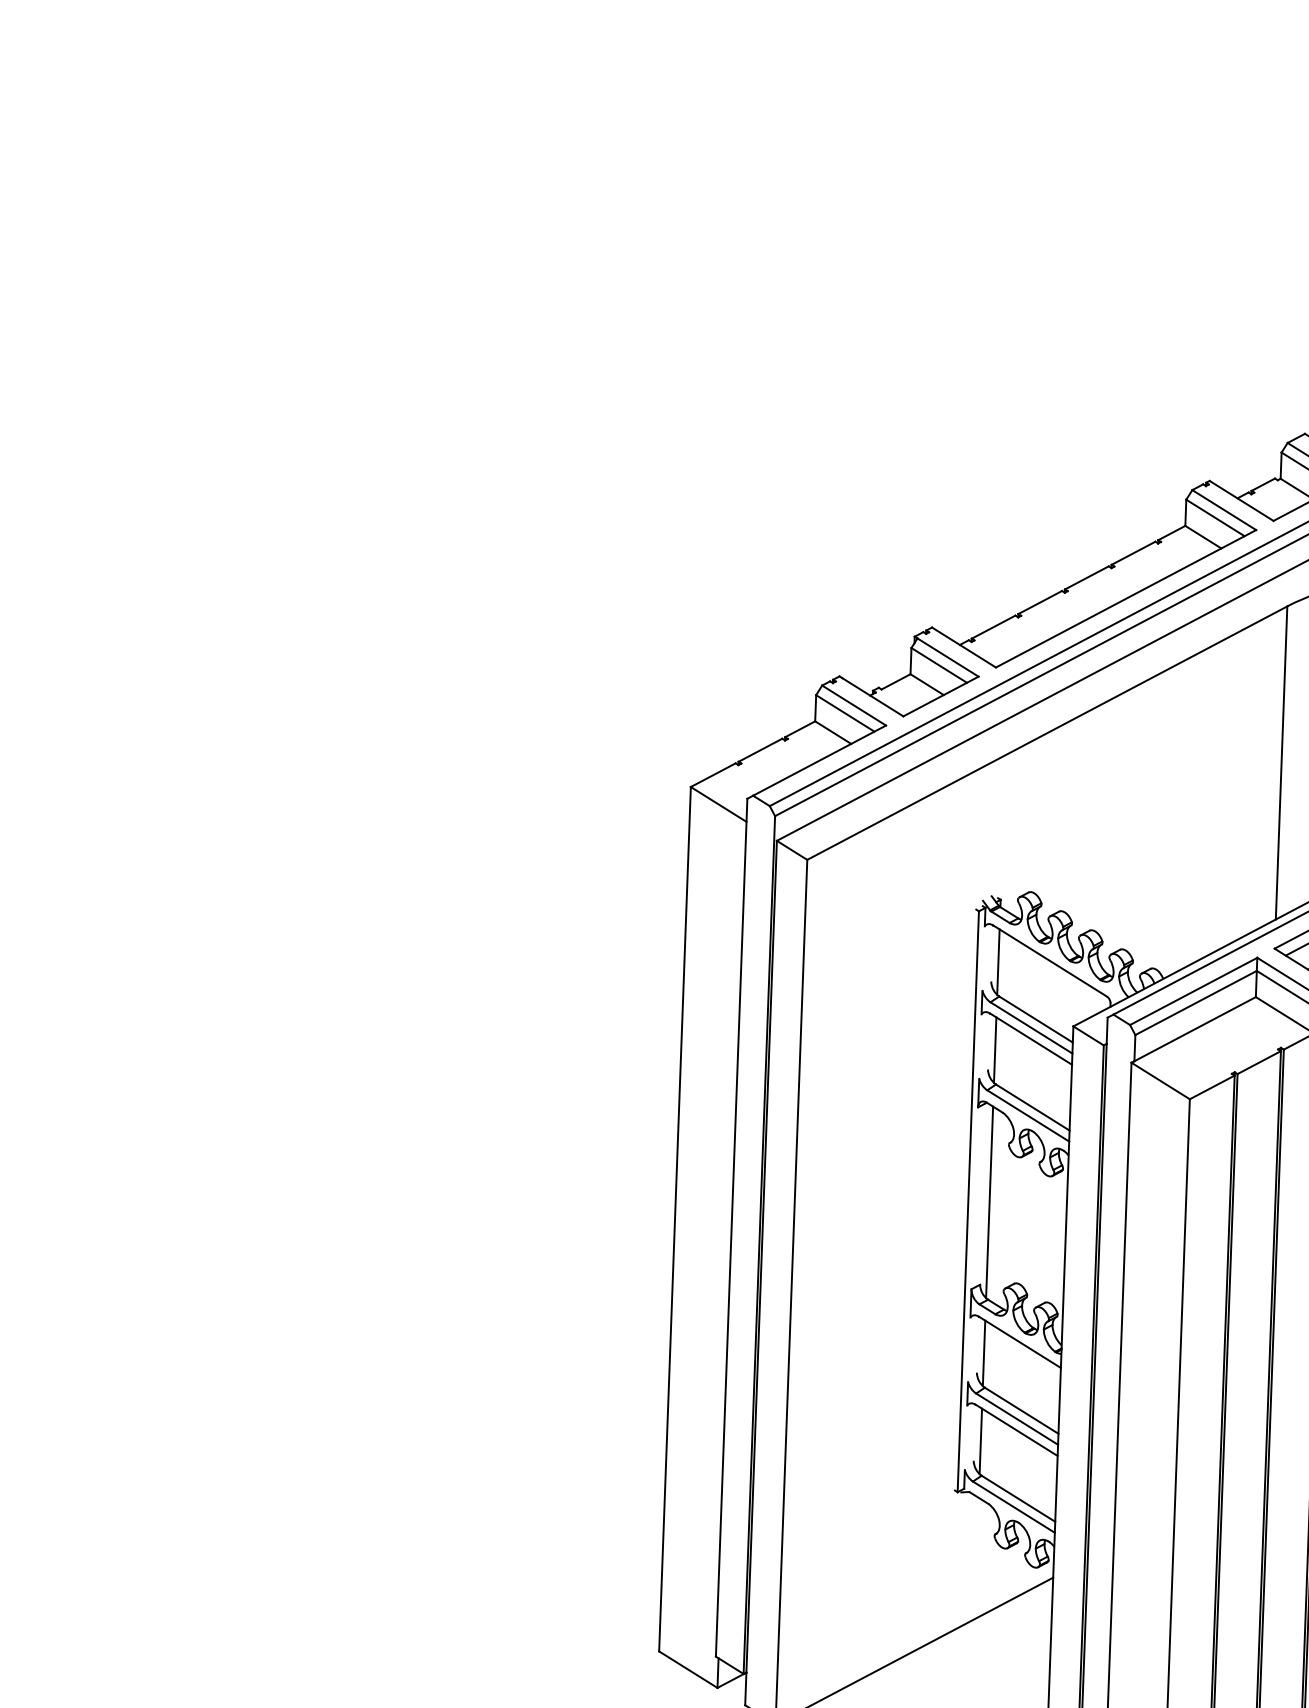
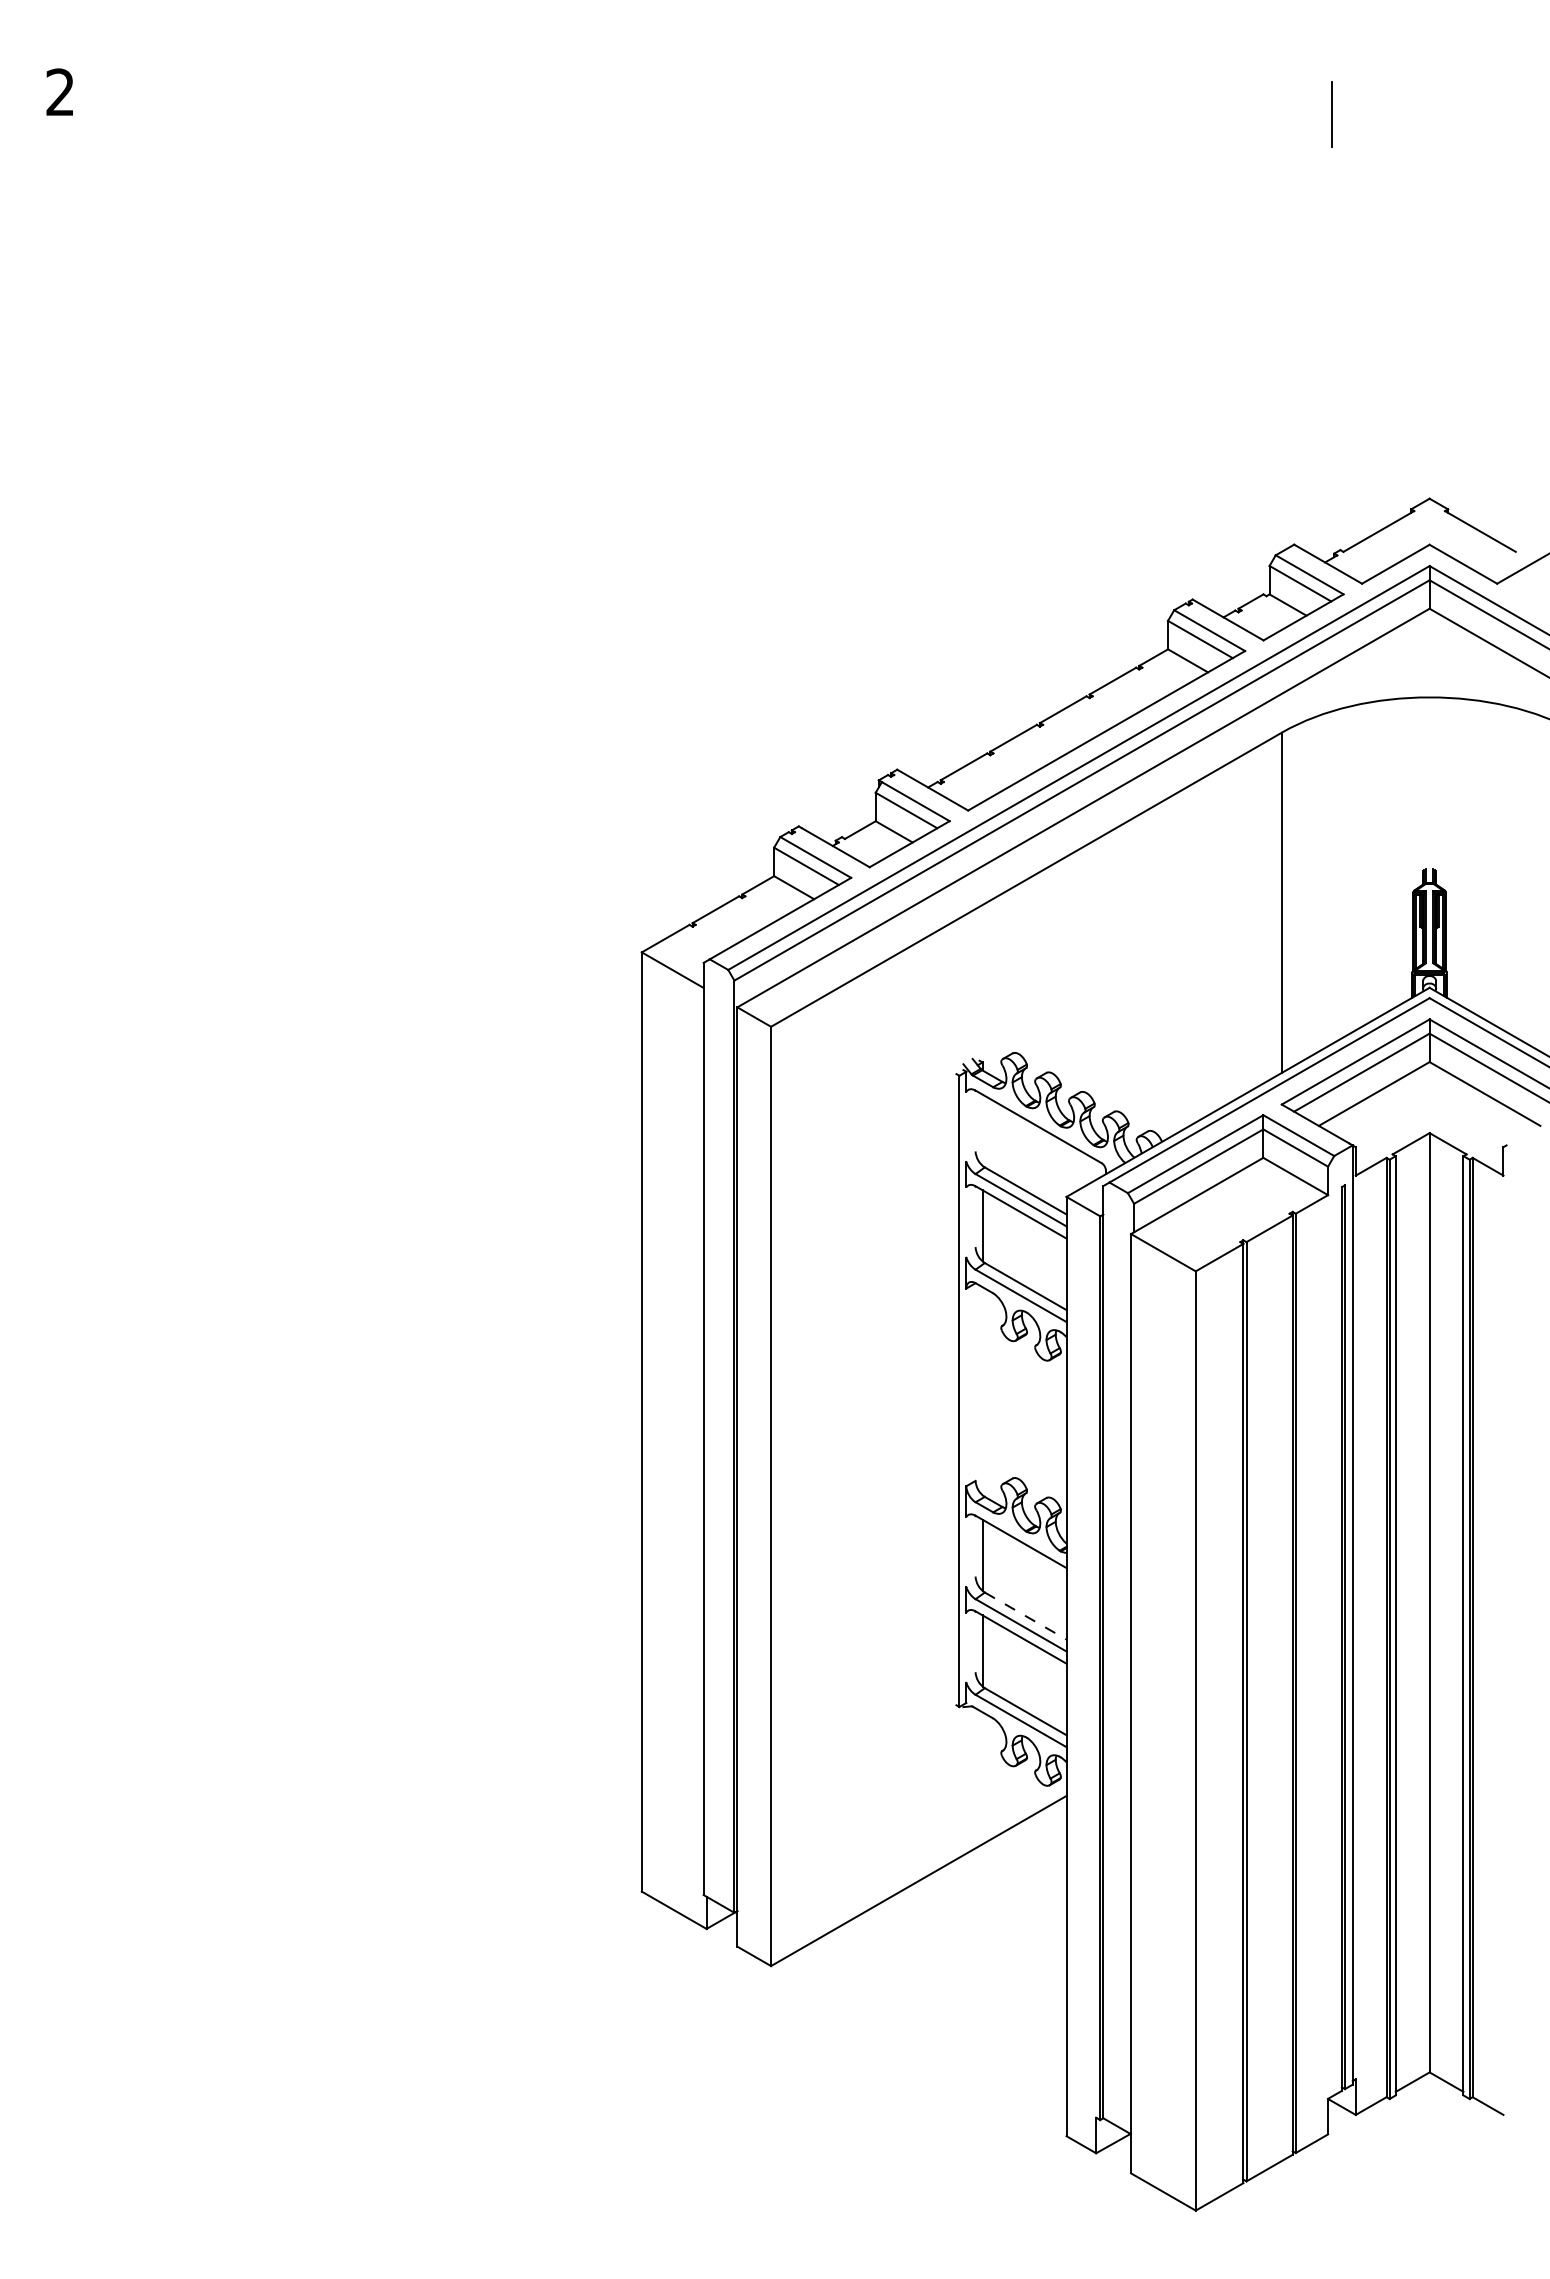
line: (998, 961) -> (982, 1129), removed
line: (989, 1202) -> (982, 1391), removed
line: (1022, 1411) -> (1026, 1616), solid -> dashed

